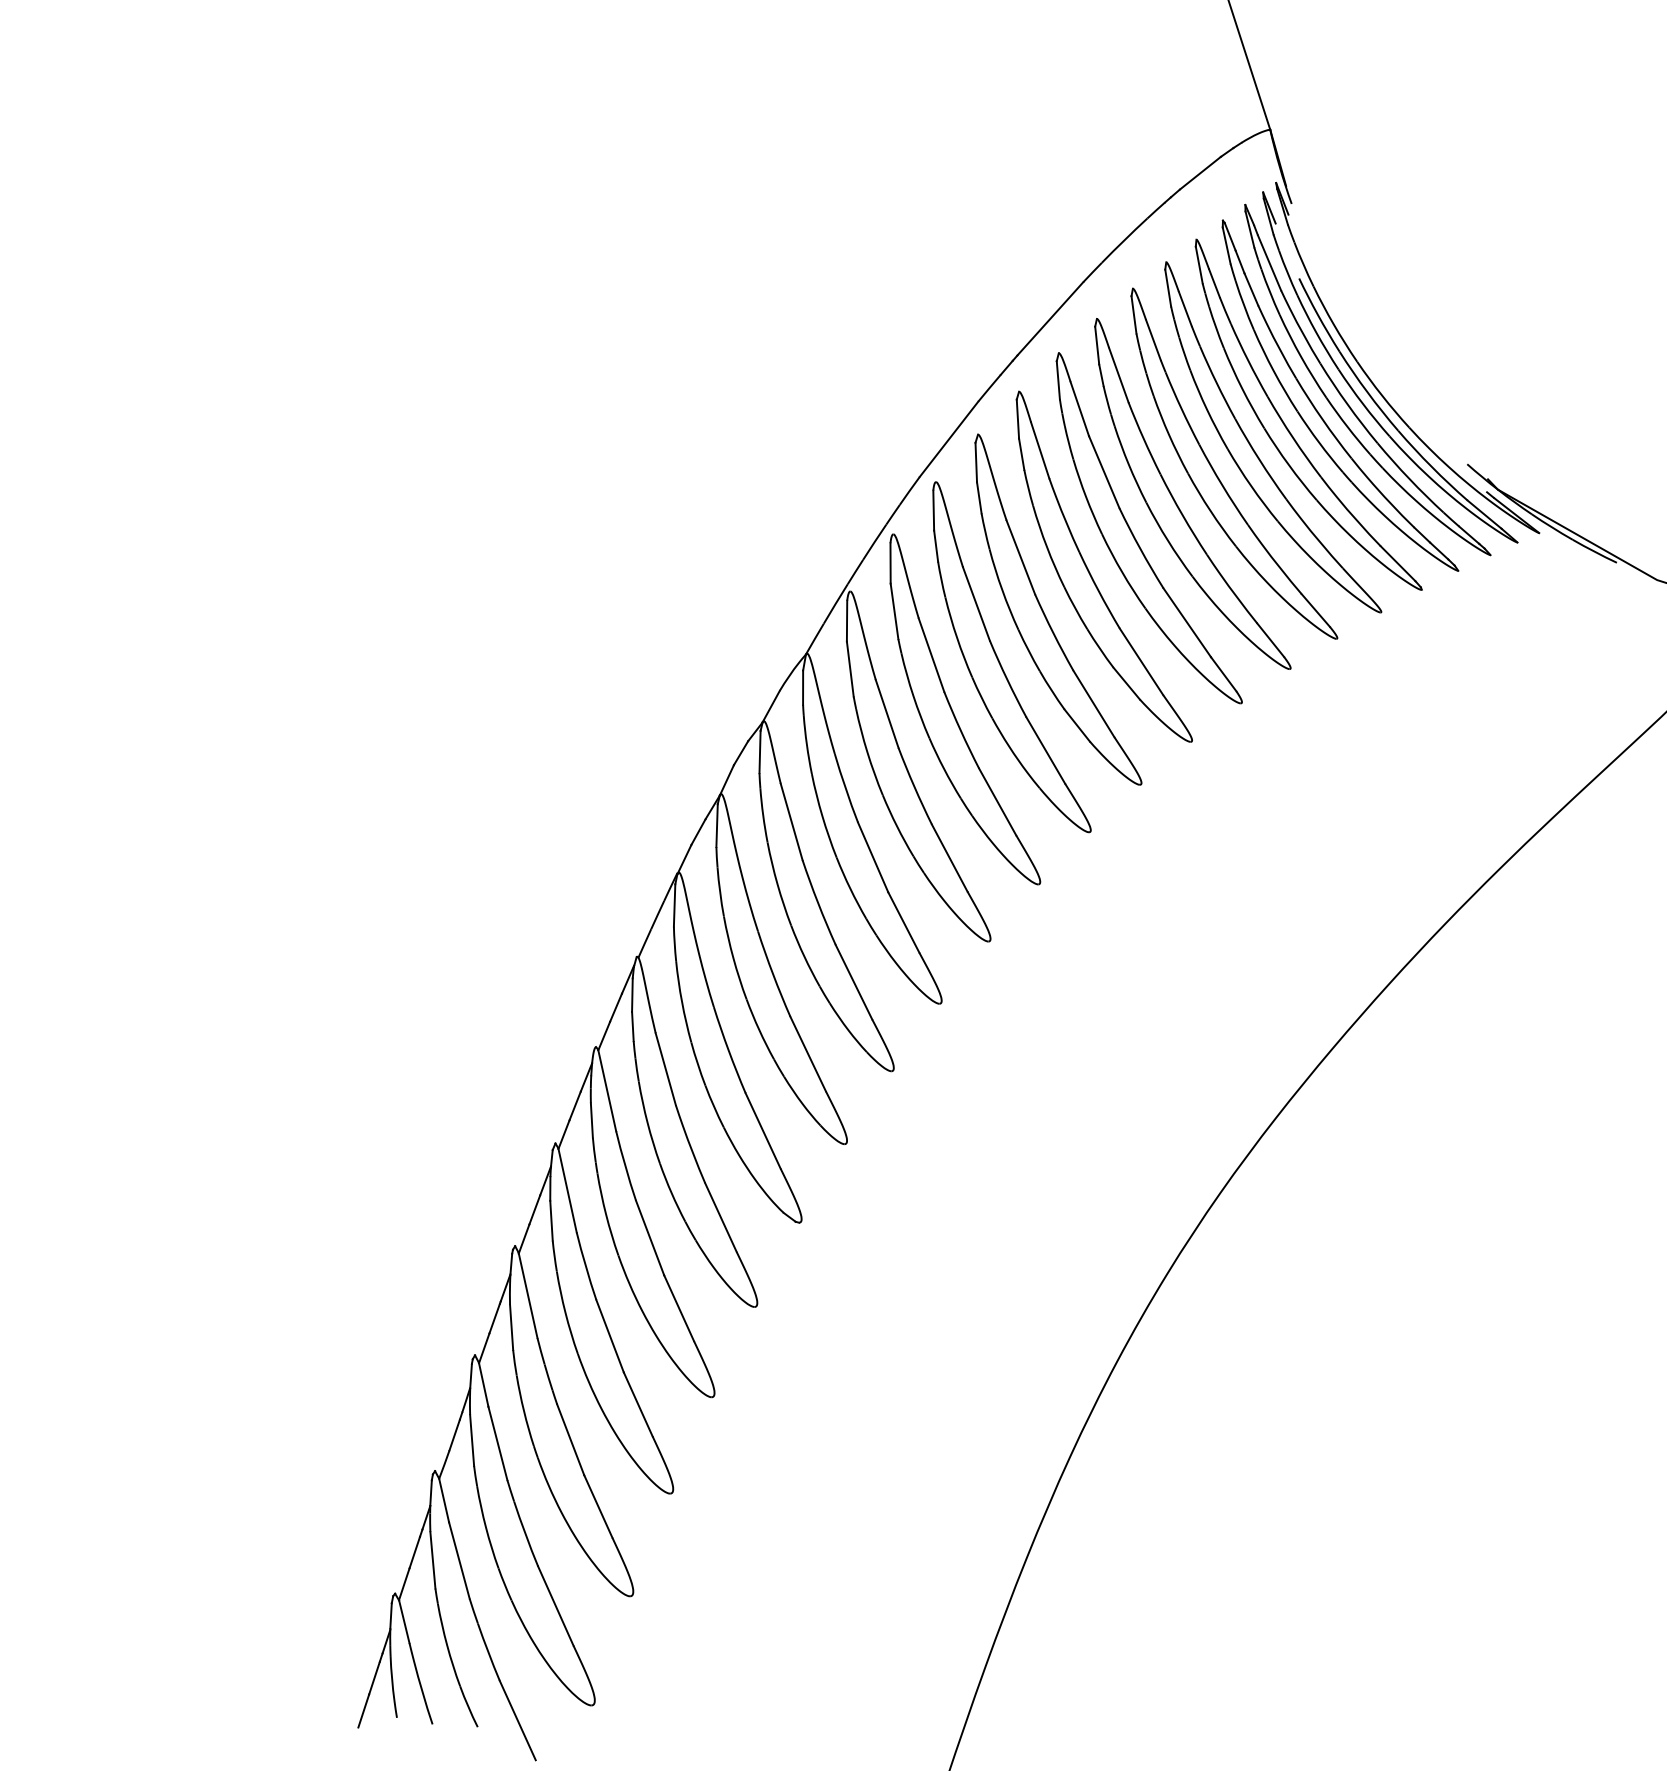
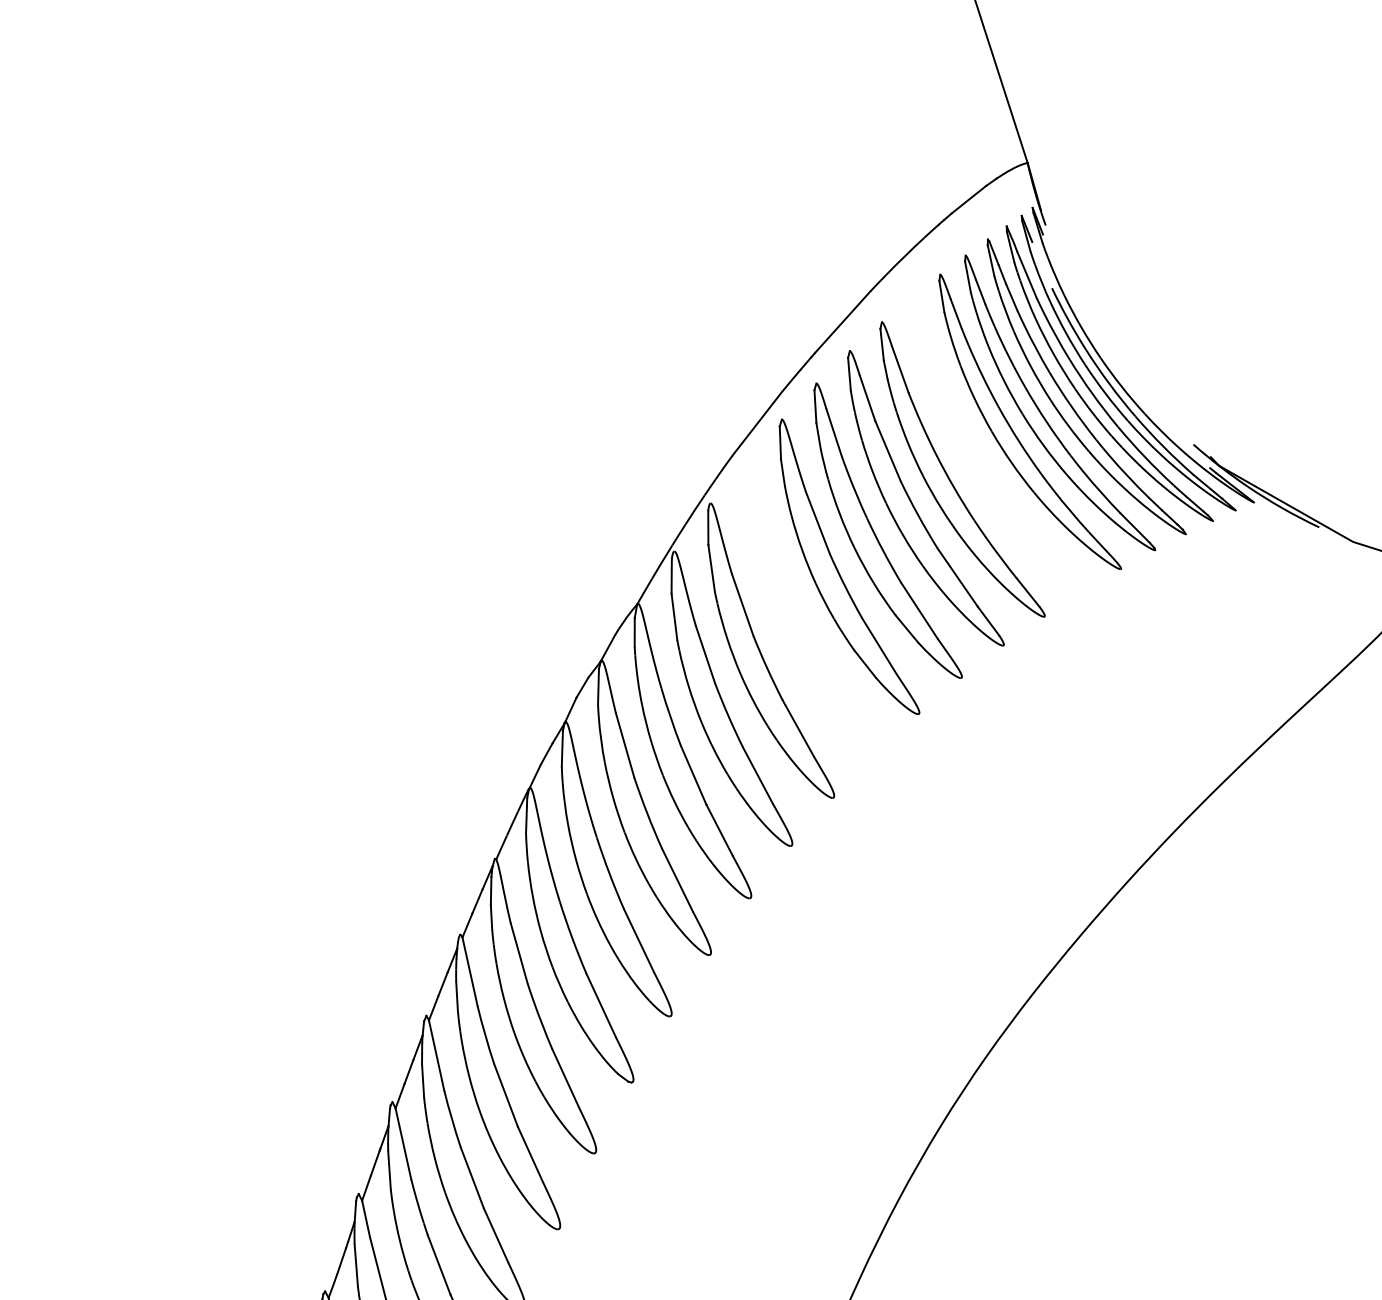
part: (1216, 473) -> (982, 452), removed
part: (1000, 662) -> (800, 611), removed

